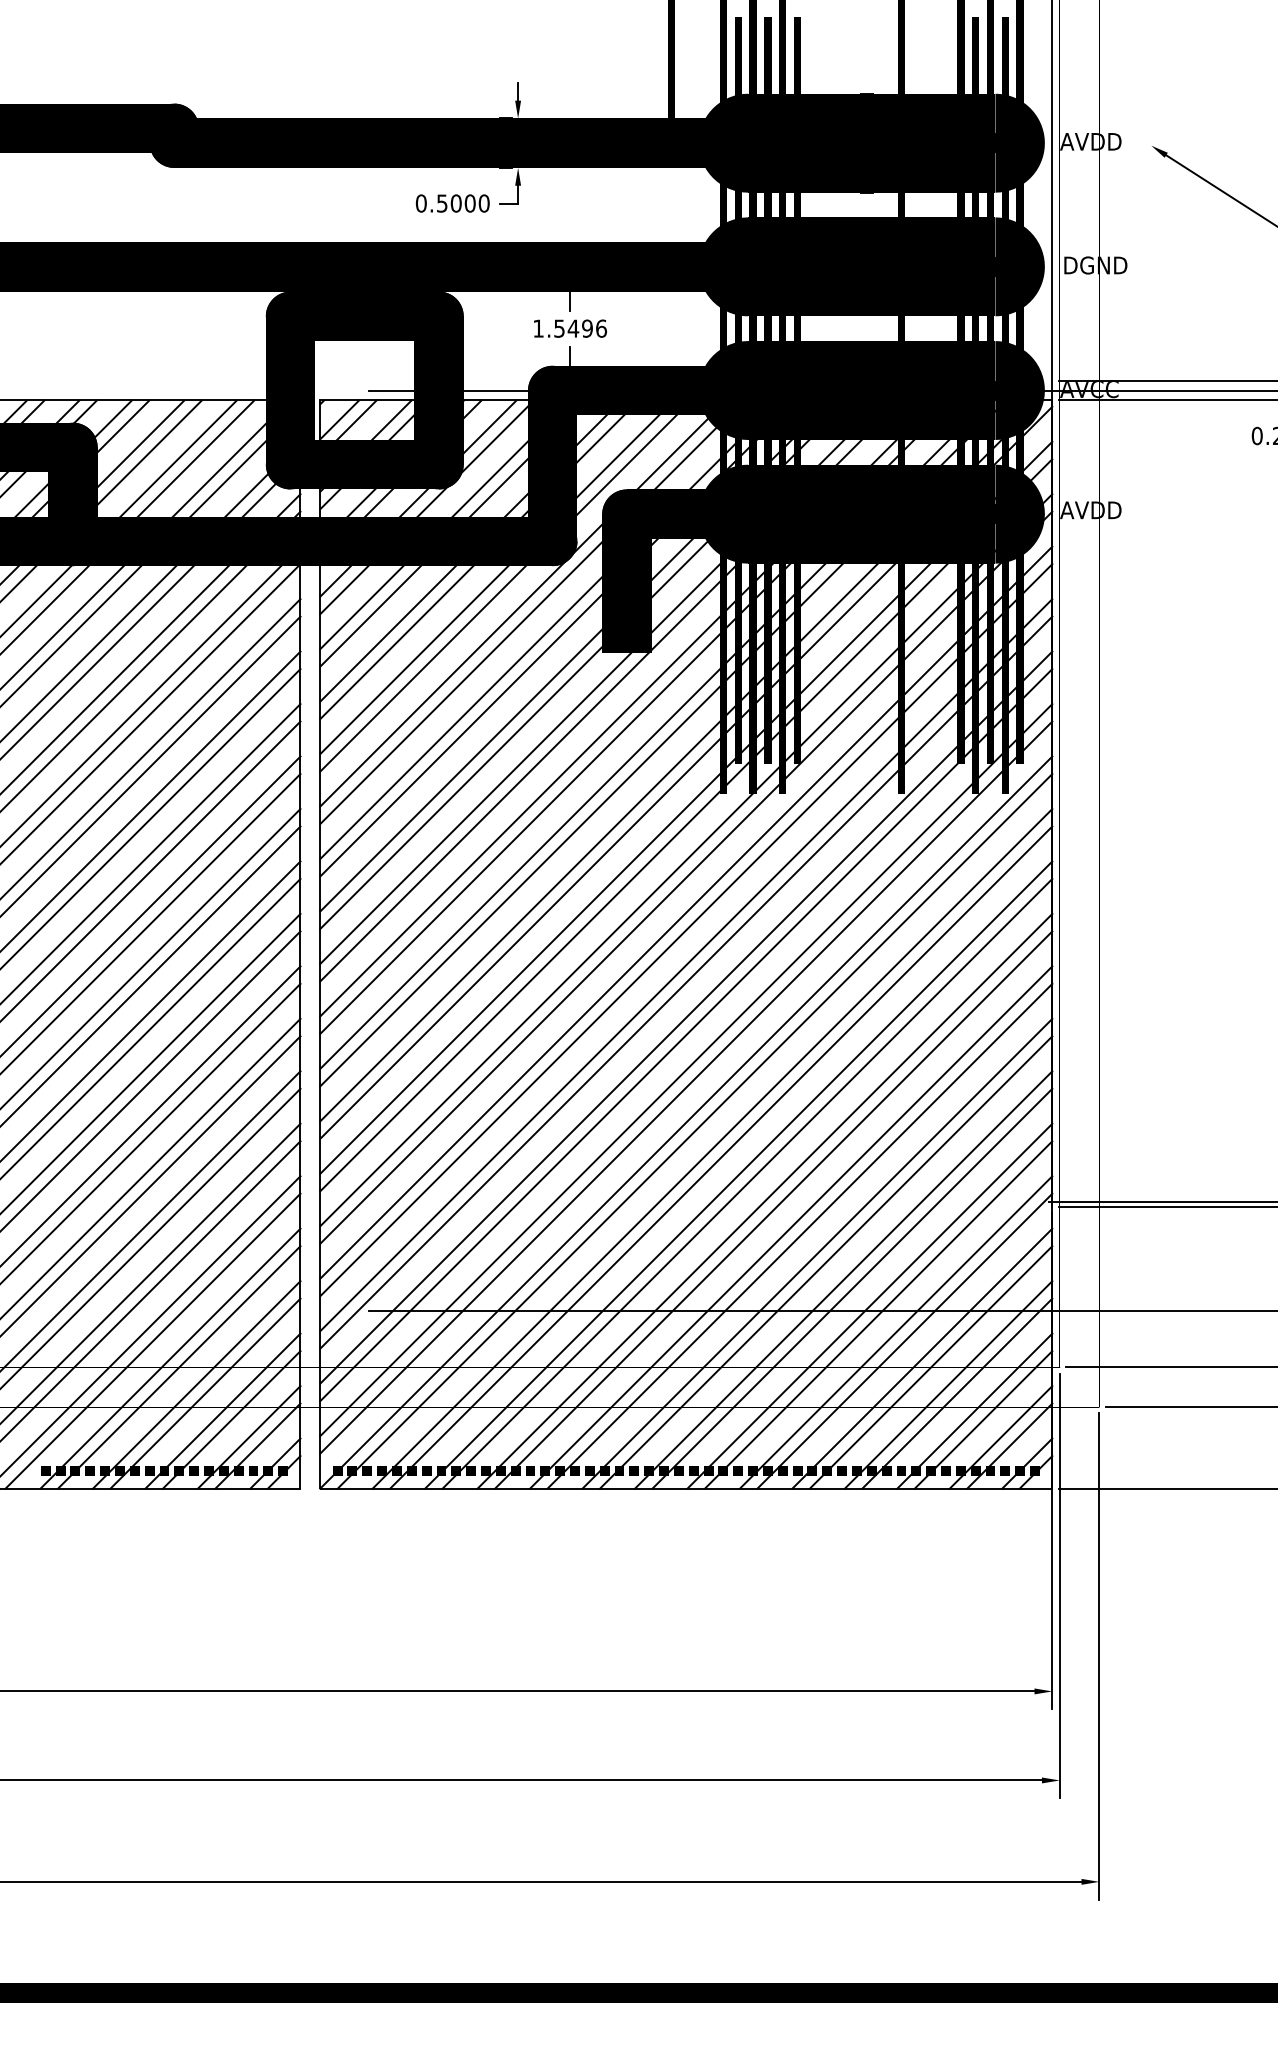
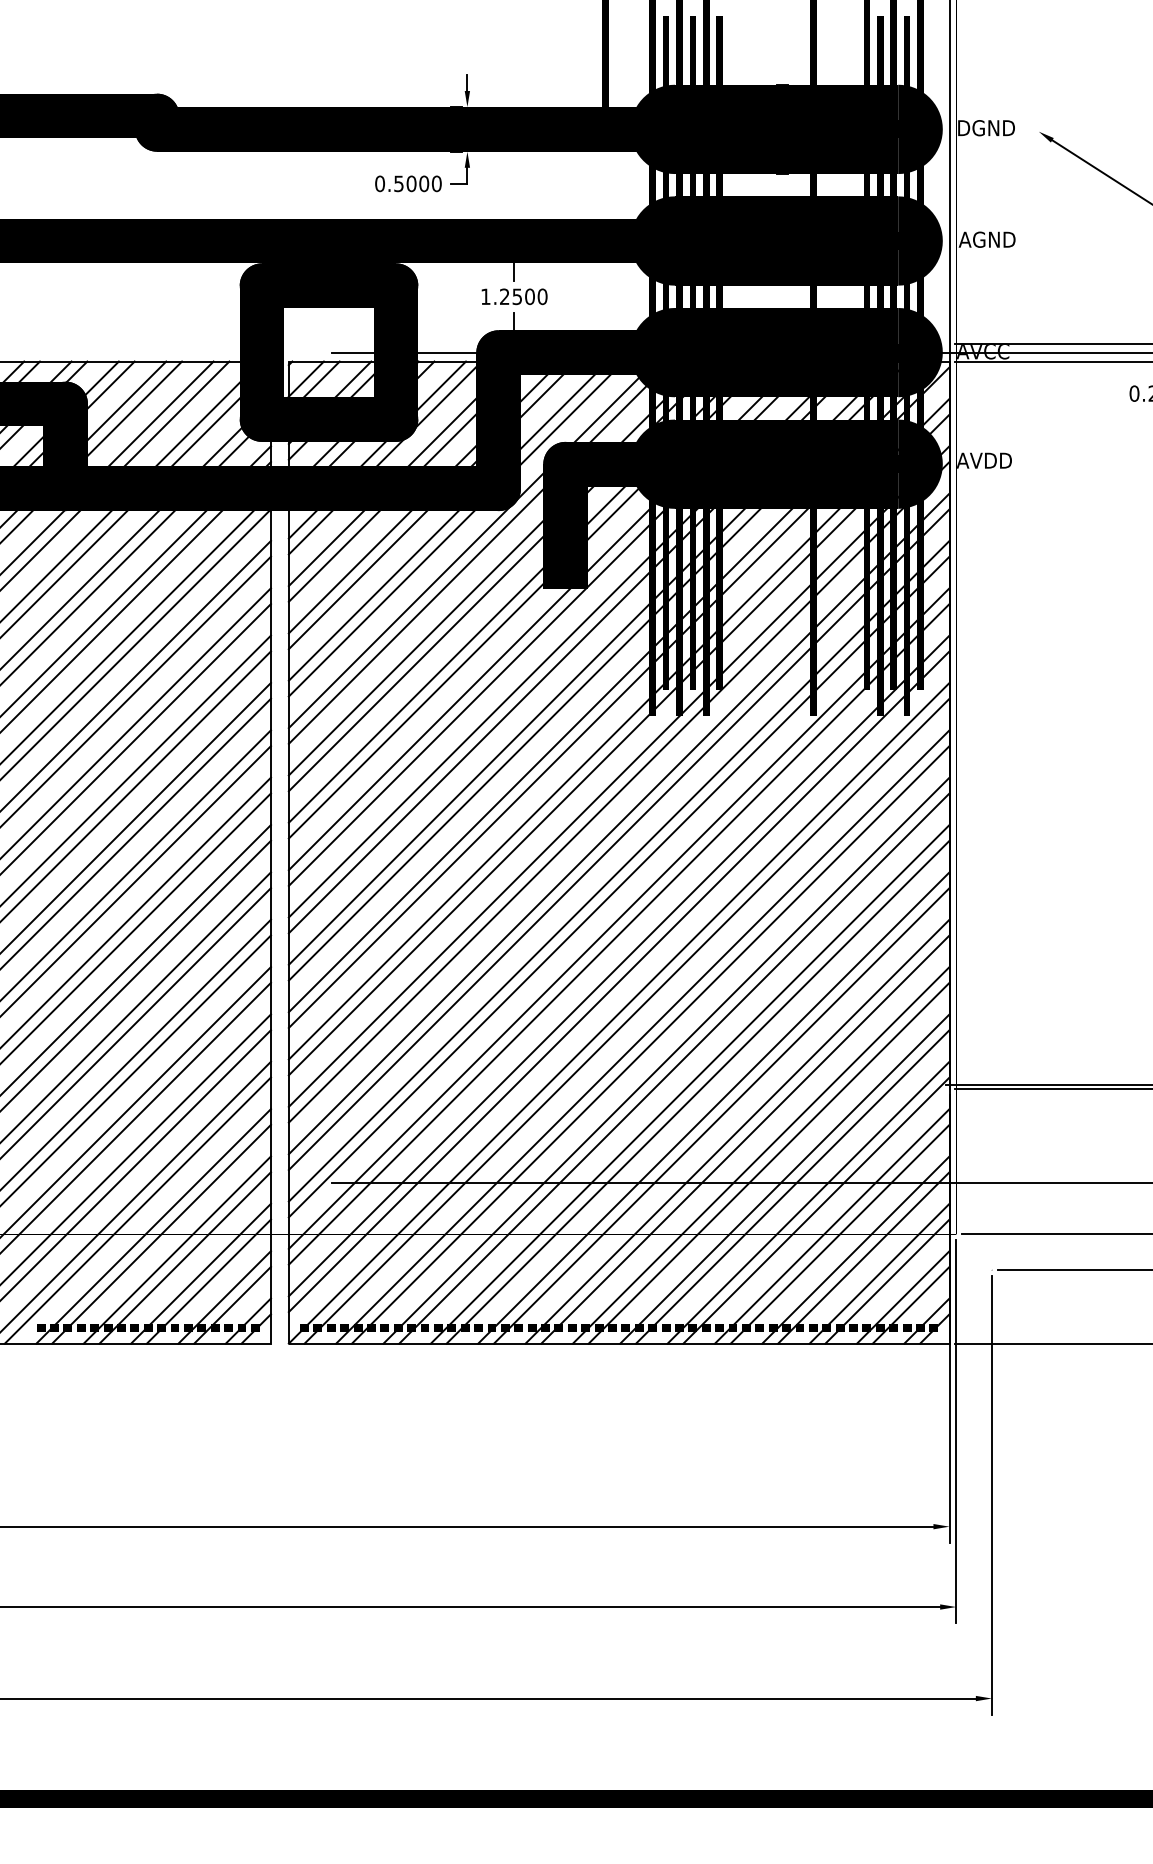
text: (1092, 141) -> (985, 127), AVDD -> DGND
text: (1094, 265) -> (987, 239), DGND -> AGND
text: (580, 328) -> (523, 296), 1.5496 -> 1.2500

